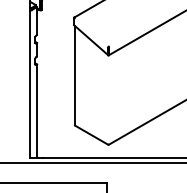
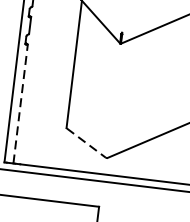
line: (37, 110) -> (21, 103), solid -> dashed
line: (91, 135) -> (86, 143), solid -> dashed

